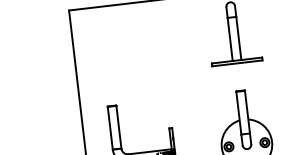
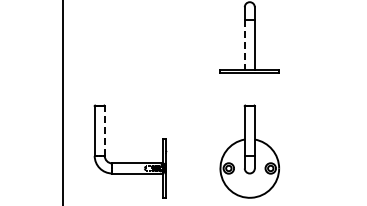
line: (230, 39) -> (244, 45), solid -> dashed
line: (118, 126) -> (104, 130), solid -> dashed

